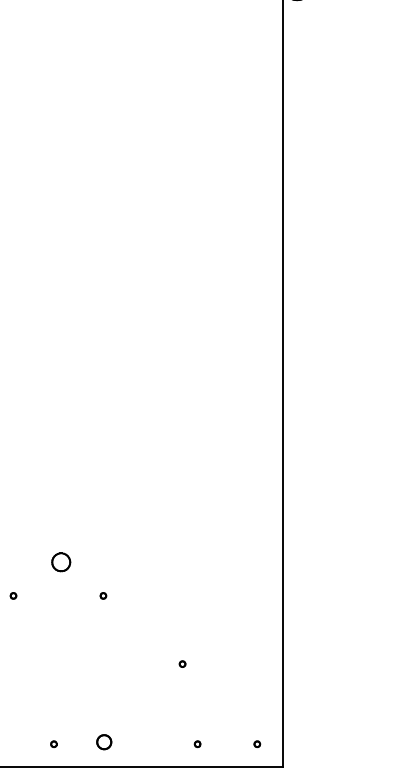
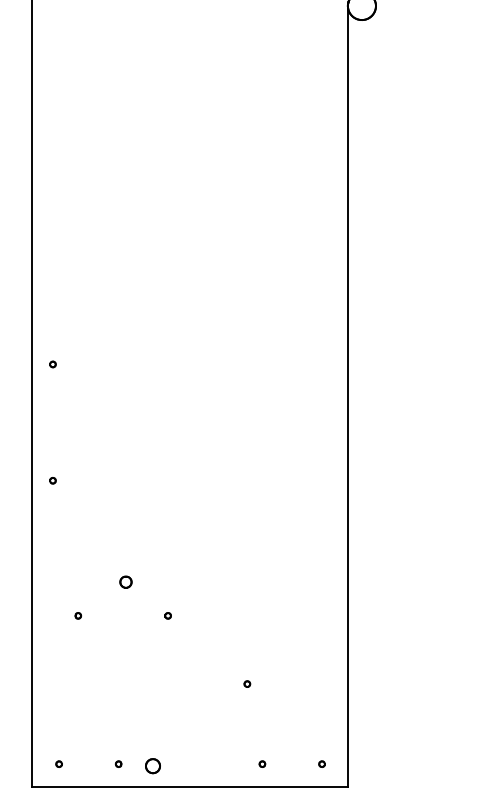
part: (60, 561) -> (125, 581), size x0.62
part: (103, 742) -> (152, 766), moved

